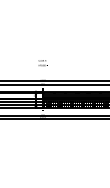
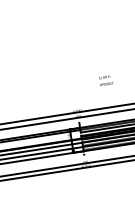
text: (42, 63) -> (105, 81), moved

